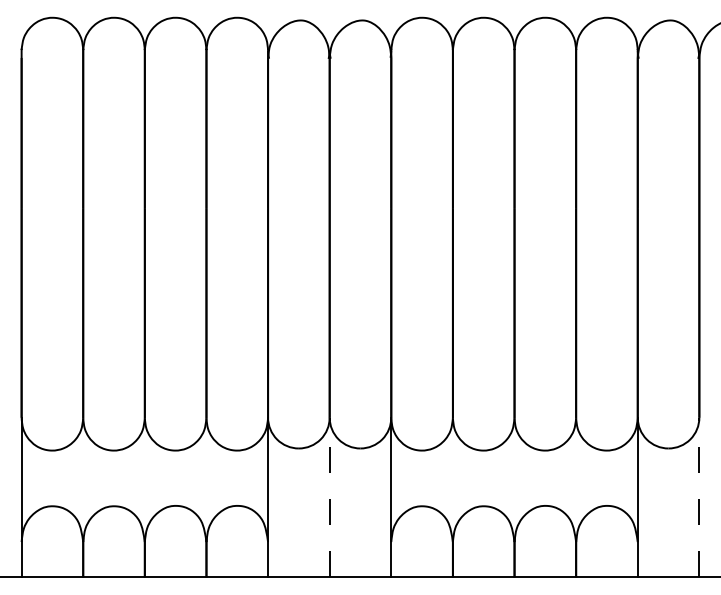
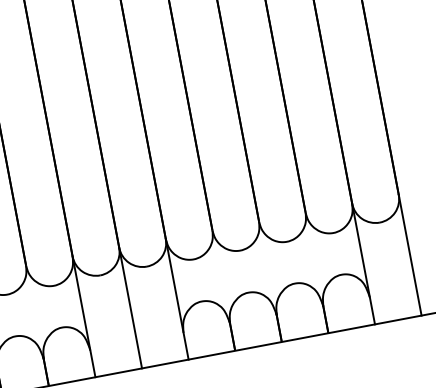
line: (329, 497) -> (130, 308), dashed -> solid
line: (699, 497) -> (410, 255), dashed -> solid

